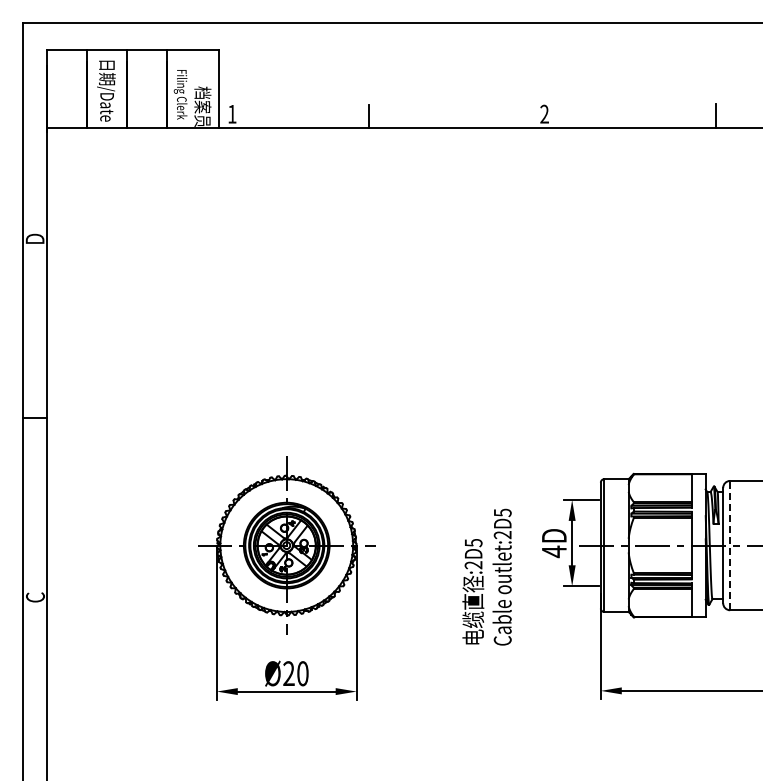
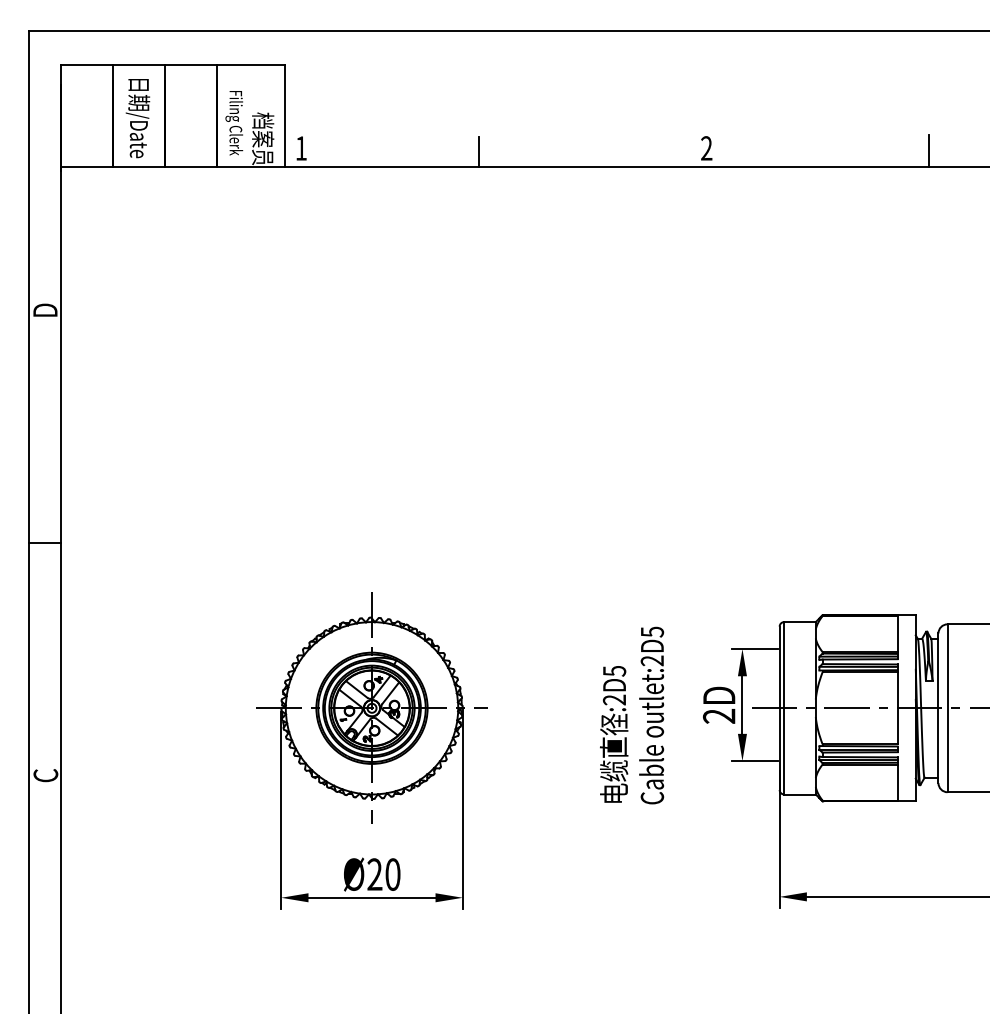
line: (730, 545) -> (947, 708), dashed -> solid
text: (553, 551) -> (718, 715), 4D -> 2D
text: (486, 576) -> (631, 714), moved

